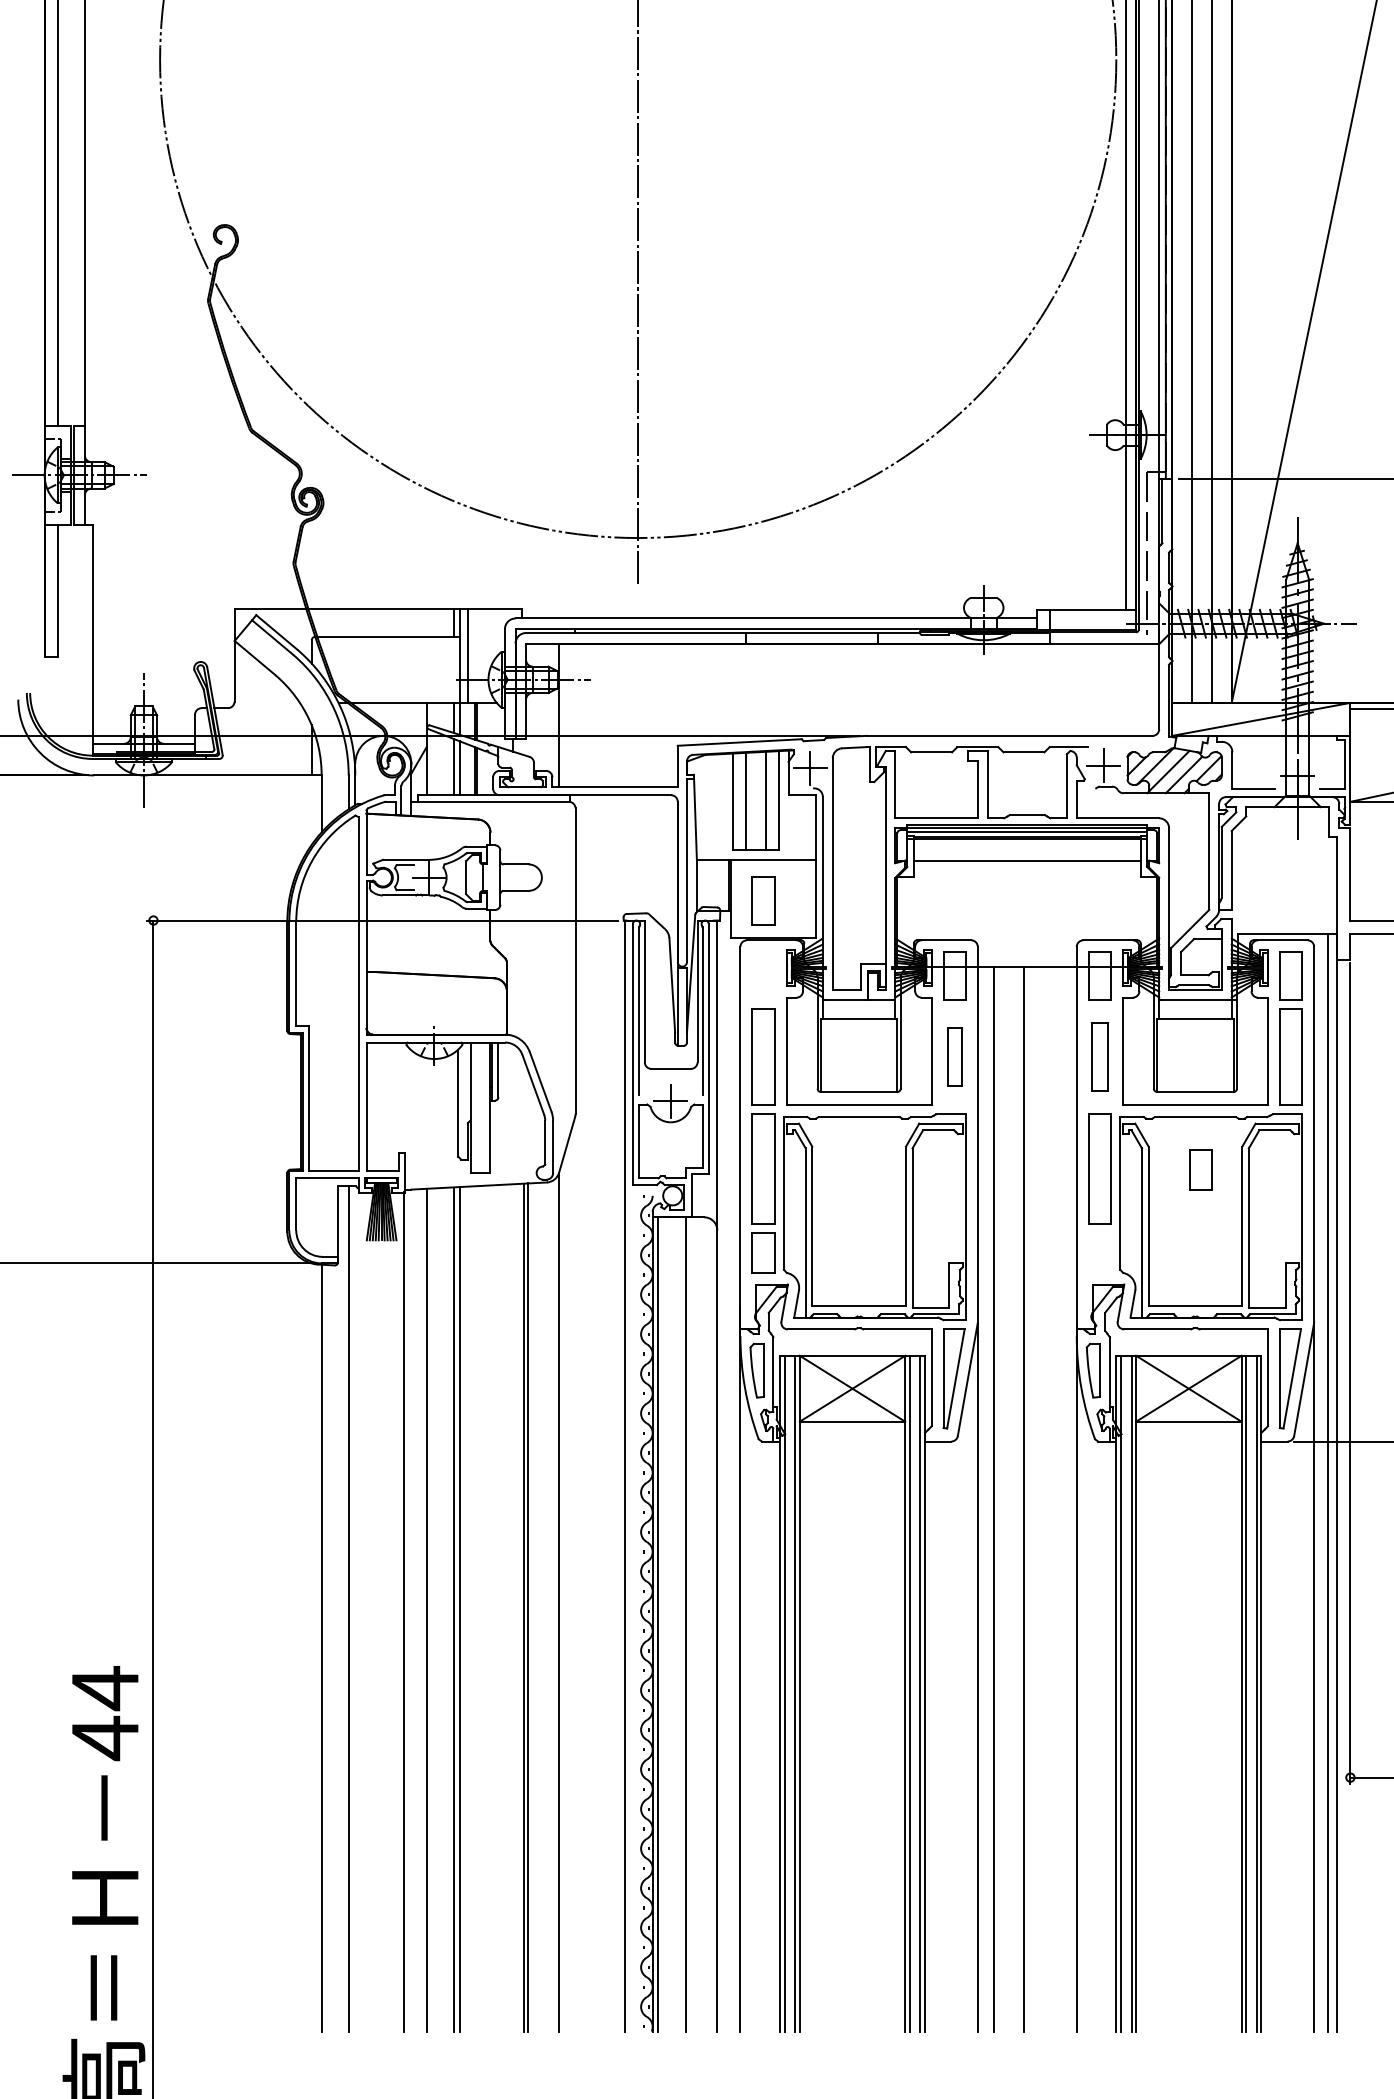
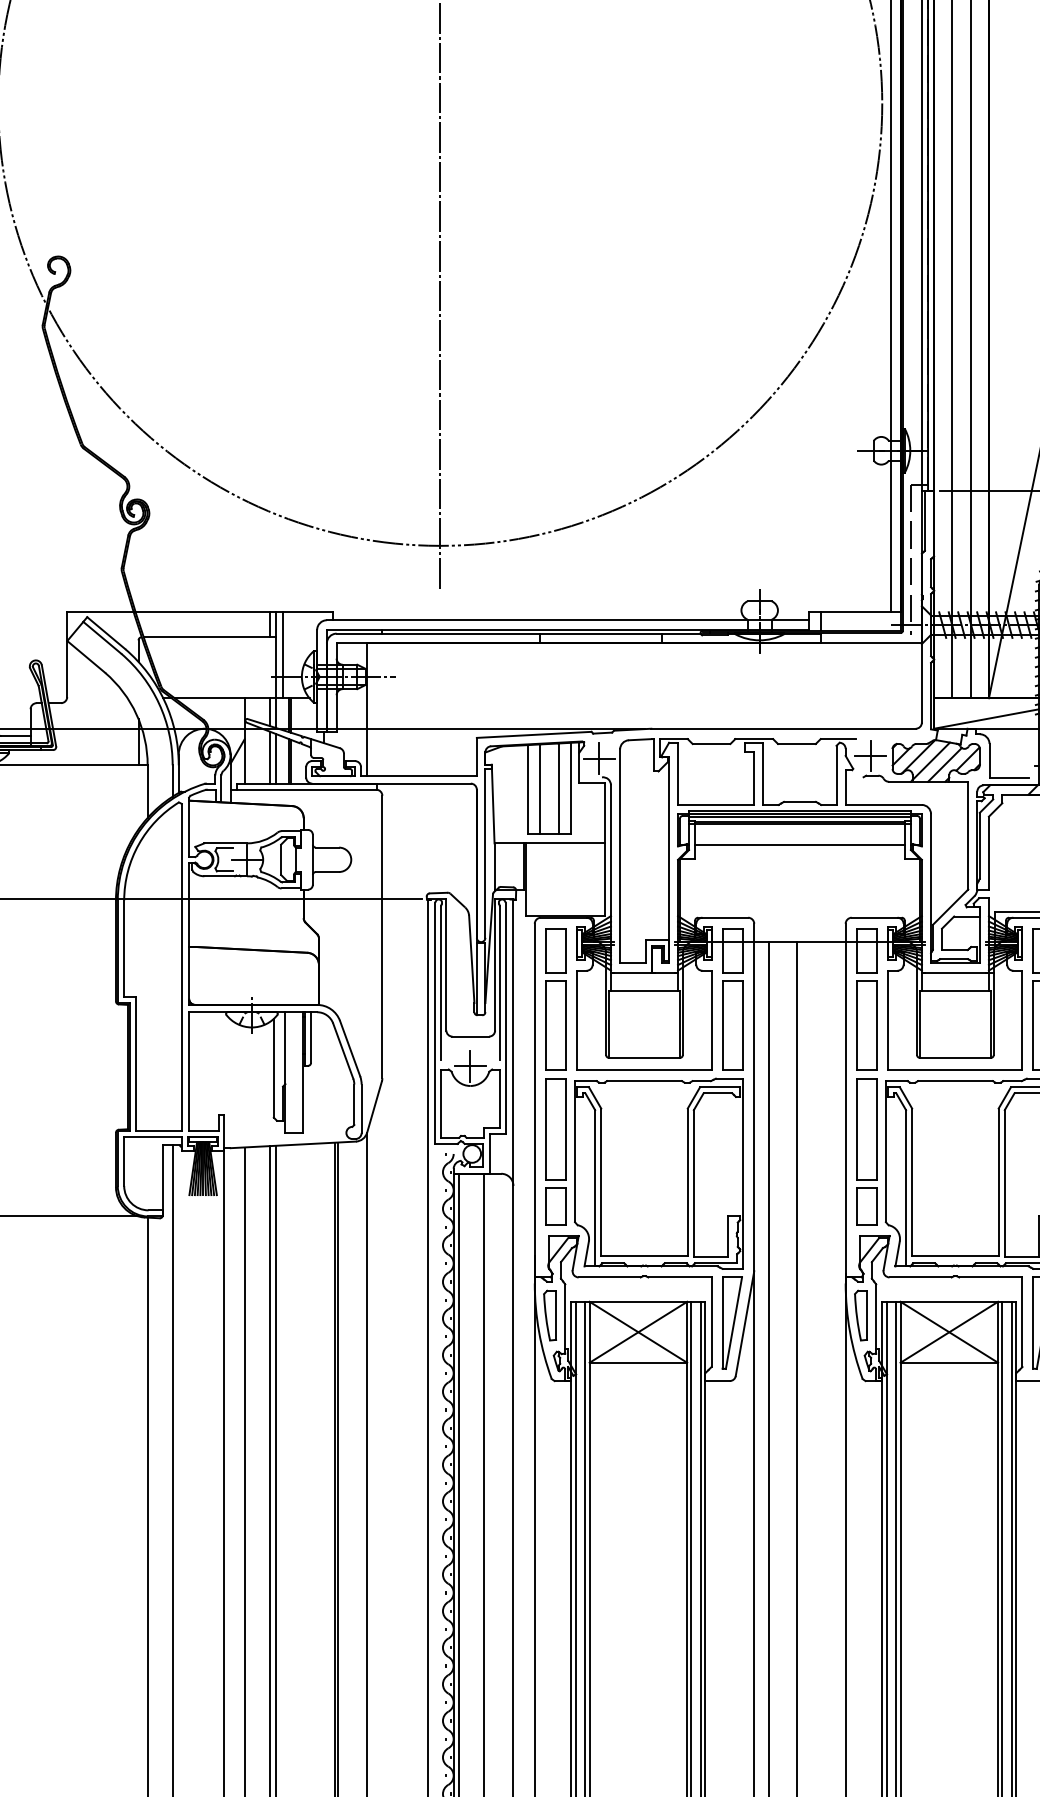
part: (763, 900) -> (556, 950), moved
part: (954, 1056) -> (732, 1025), size x1.67
part: (1099, 1056) -> (866, 1025), size x1.43
part: (1200, 1169) -> (866, 1206), moved

